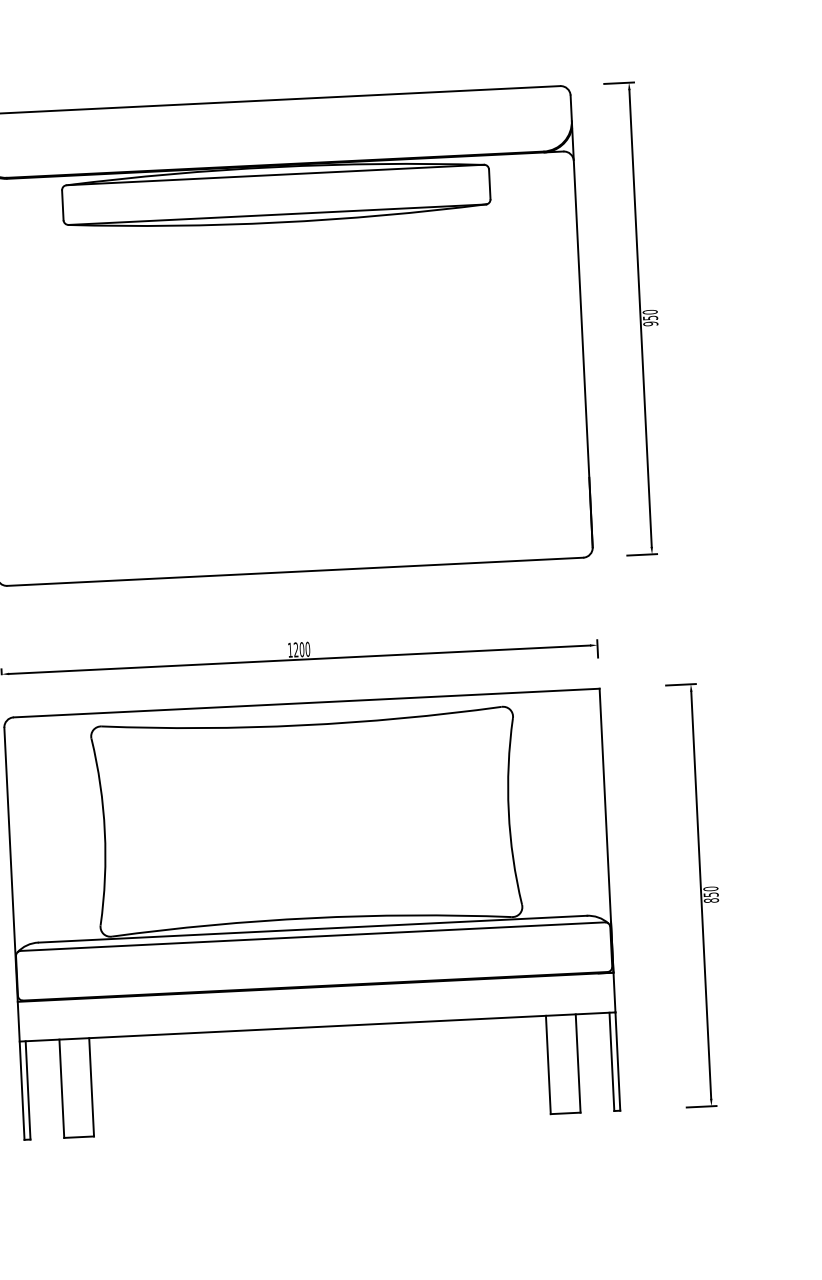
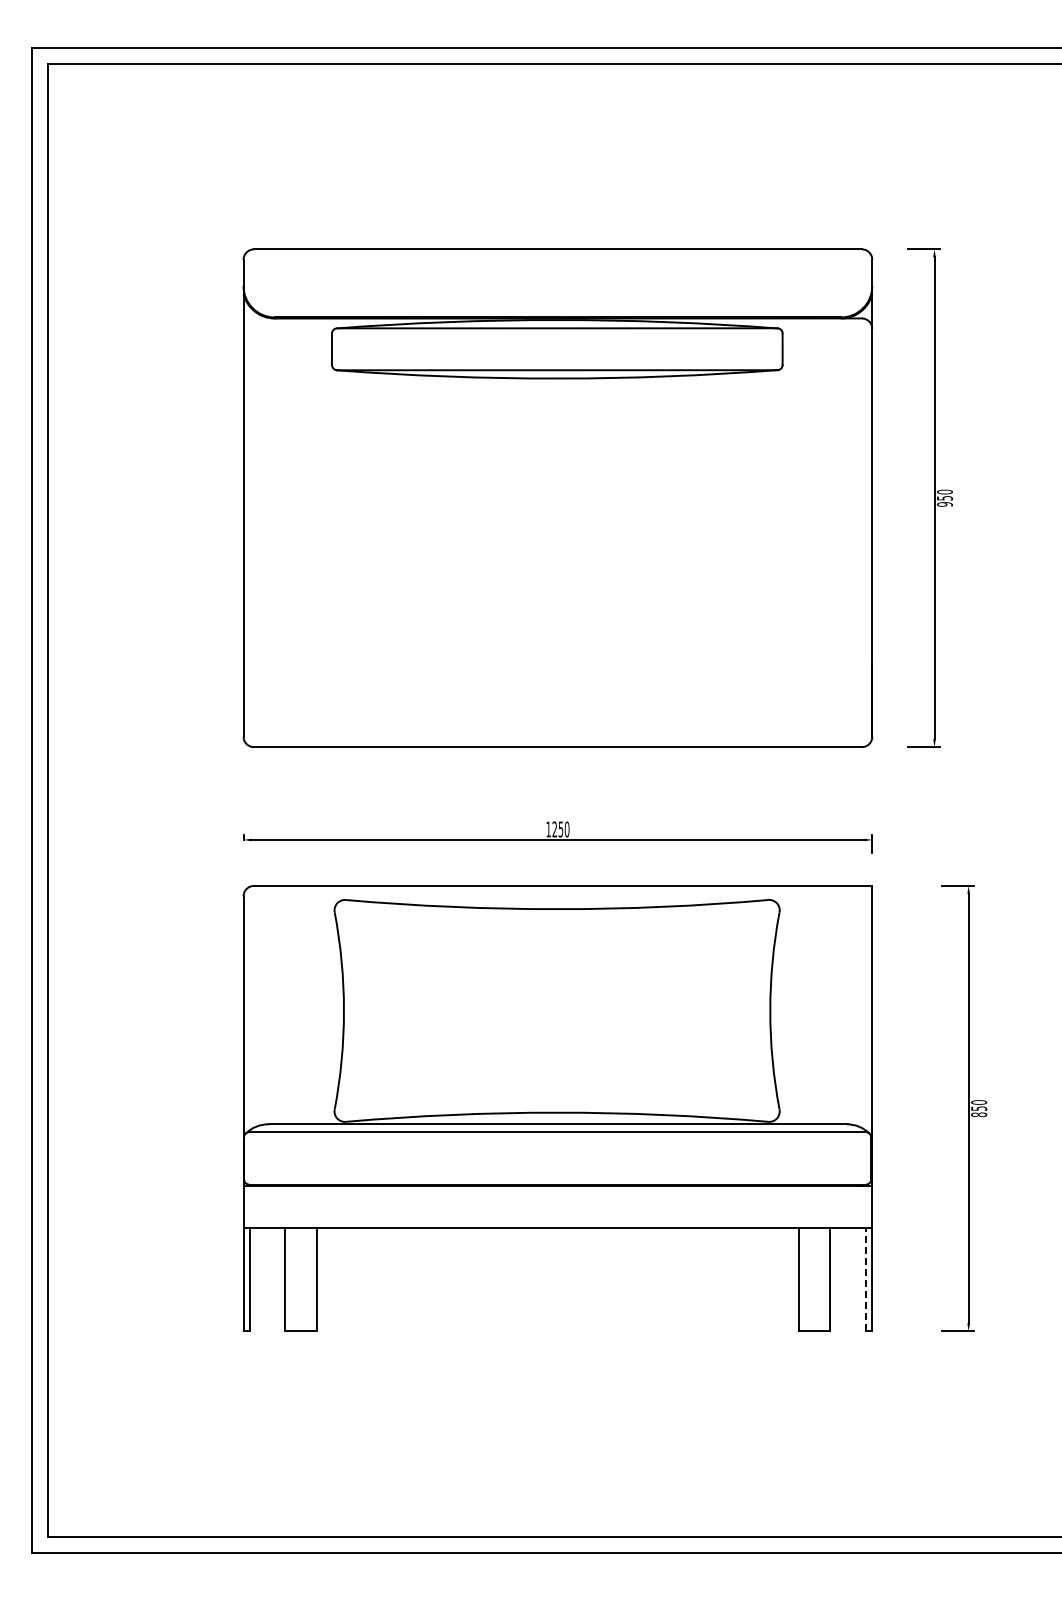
text: (301, 649) -> (560, 829), 1200 -> 1250
line: (612, 1061) -> (866, 1279), solid -> dashed

